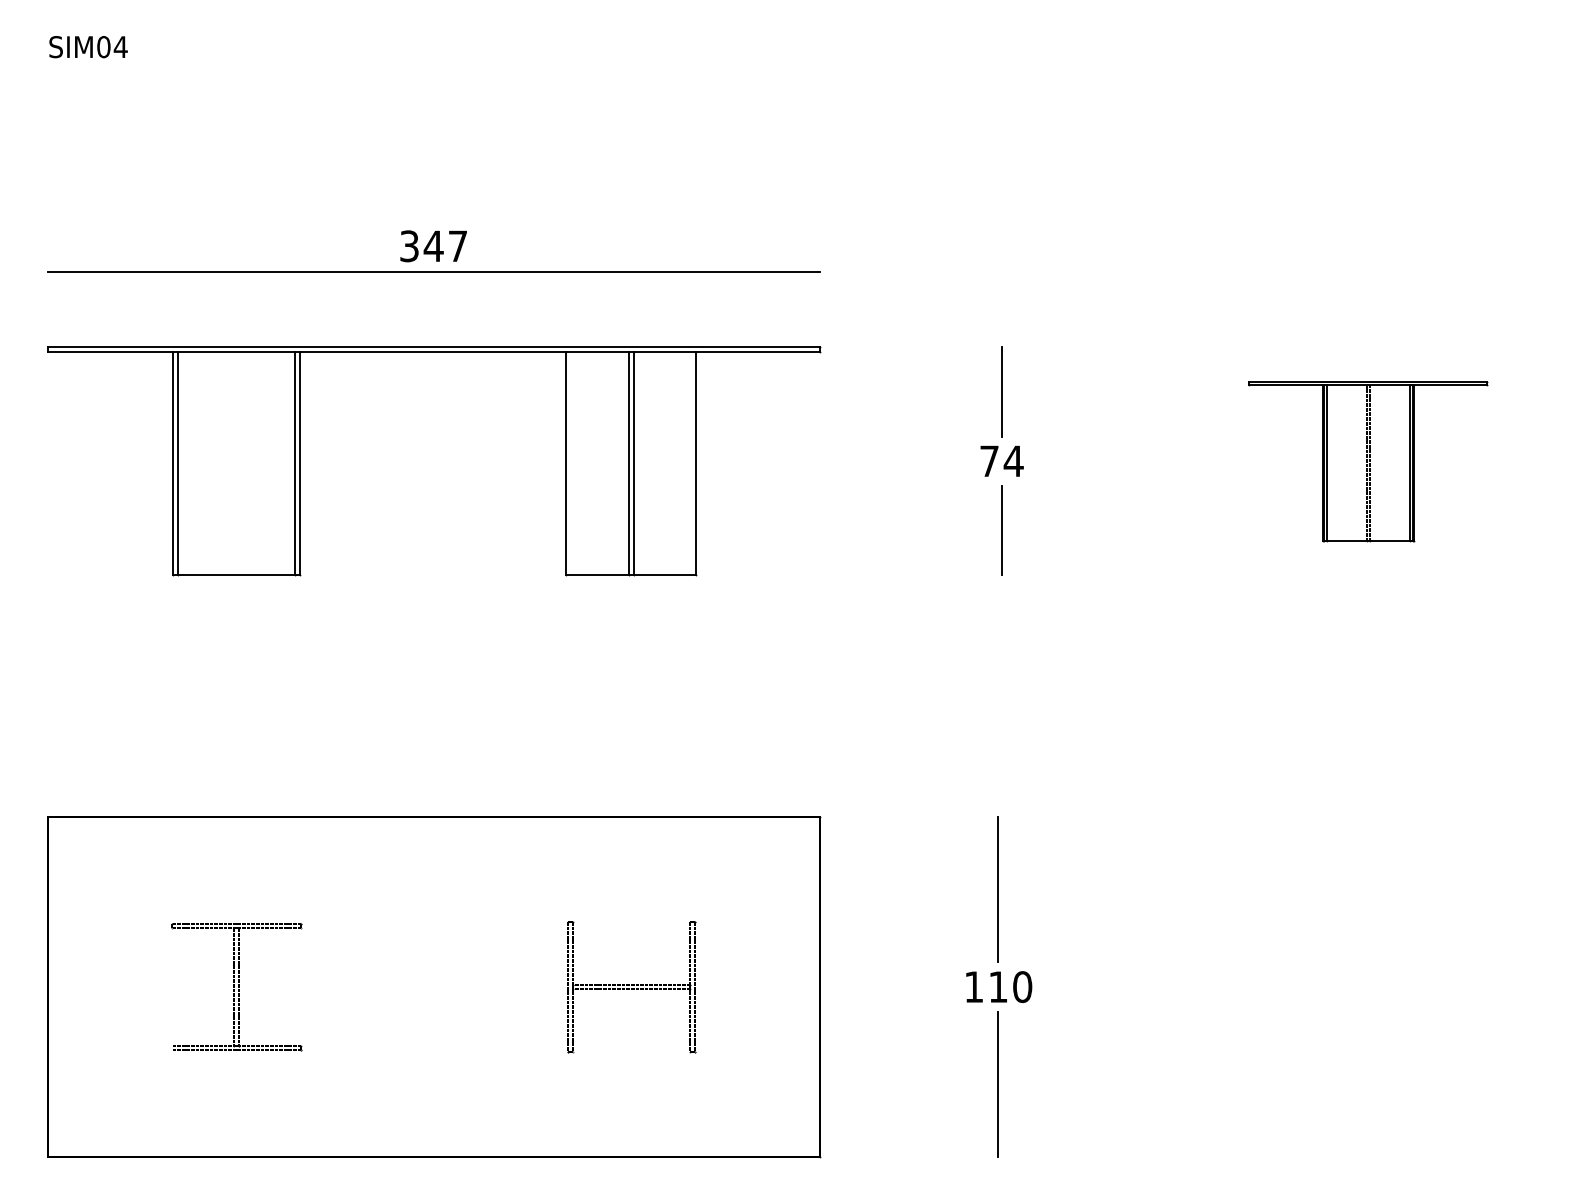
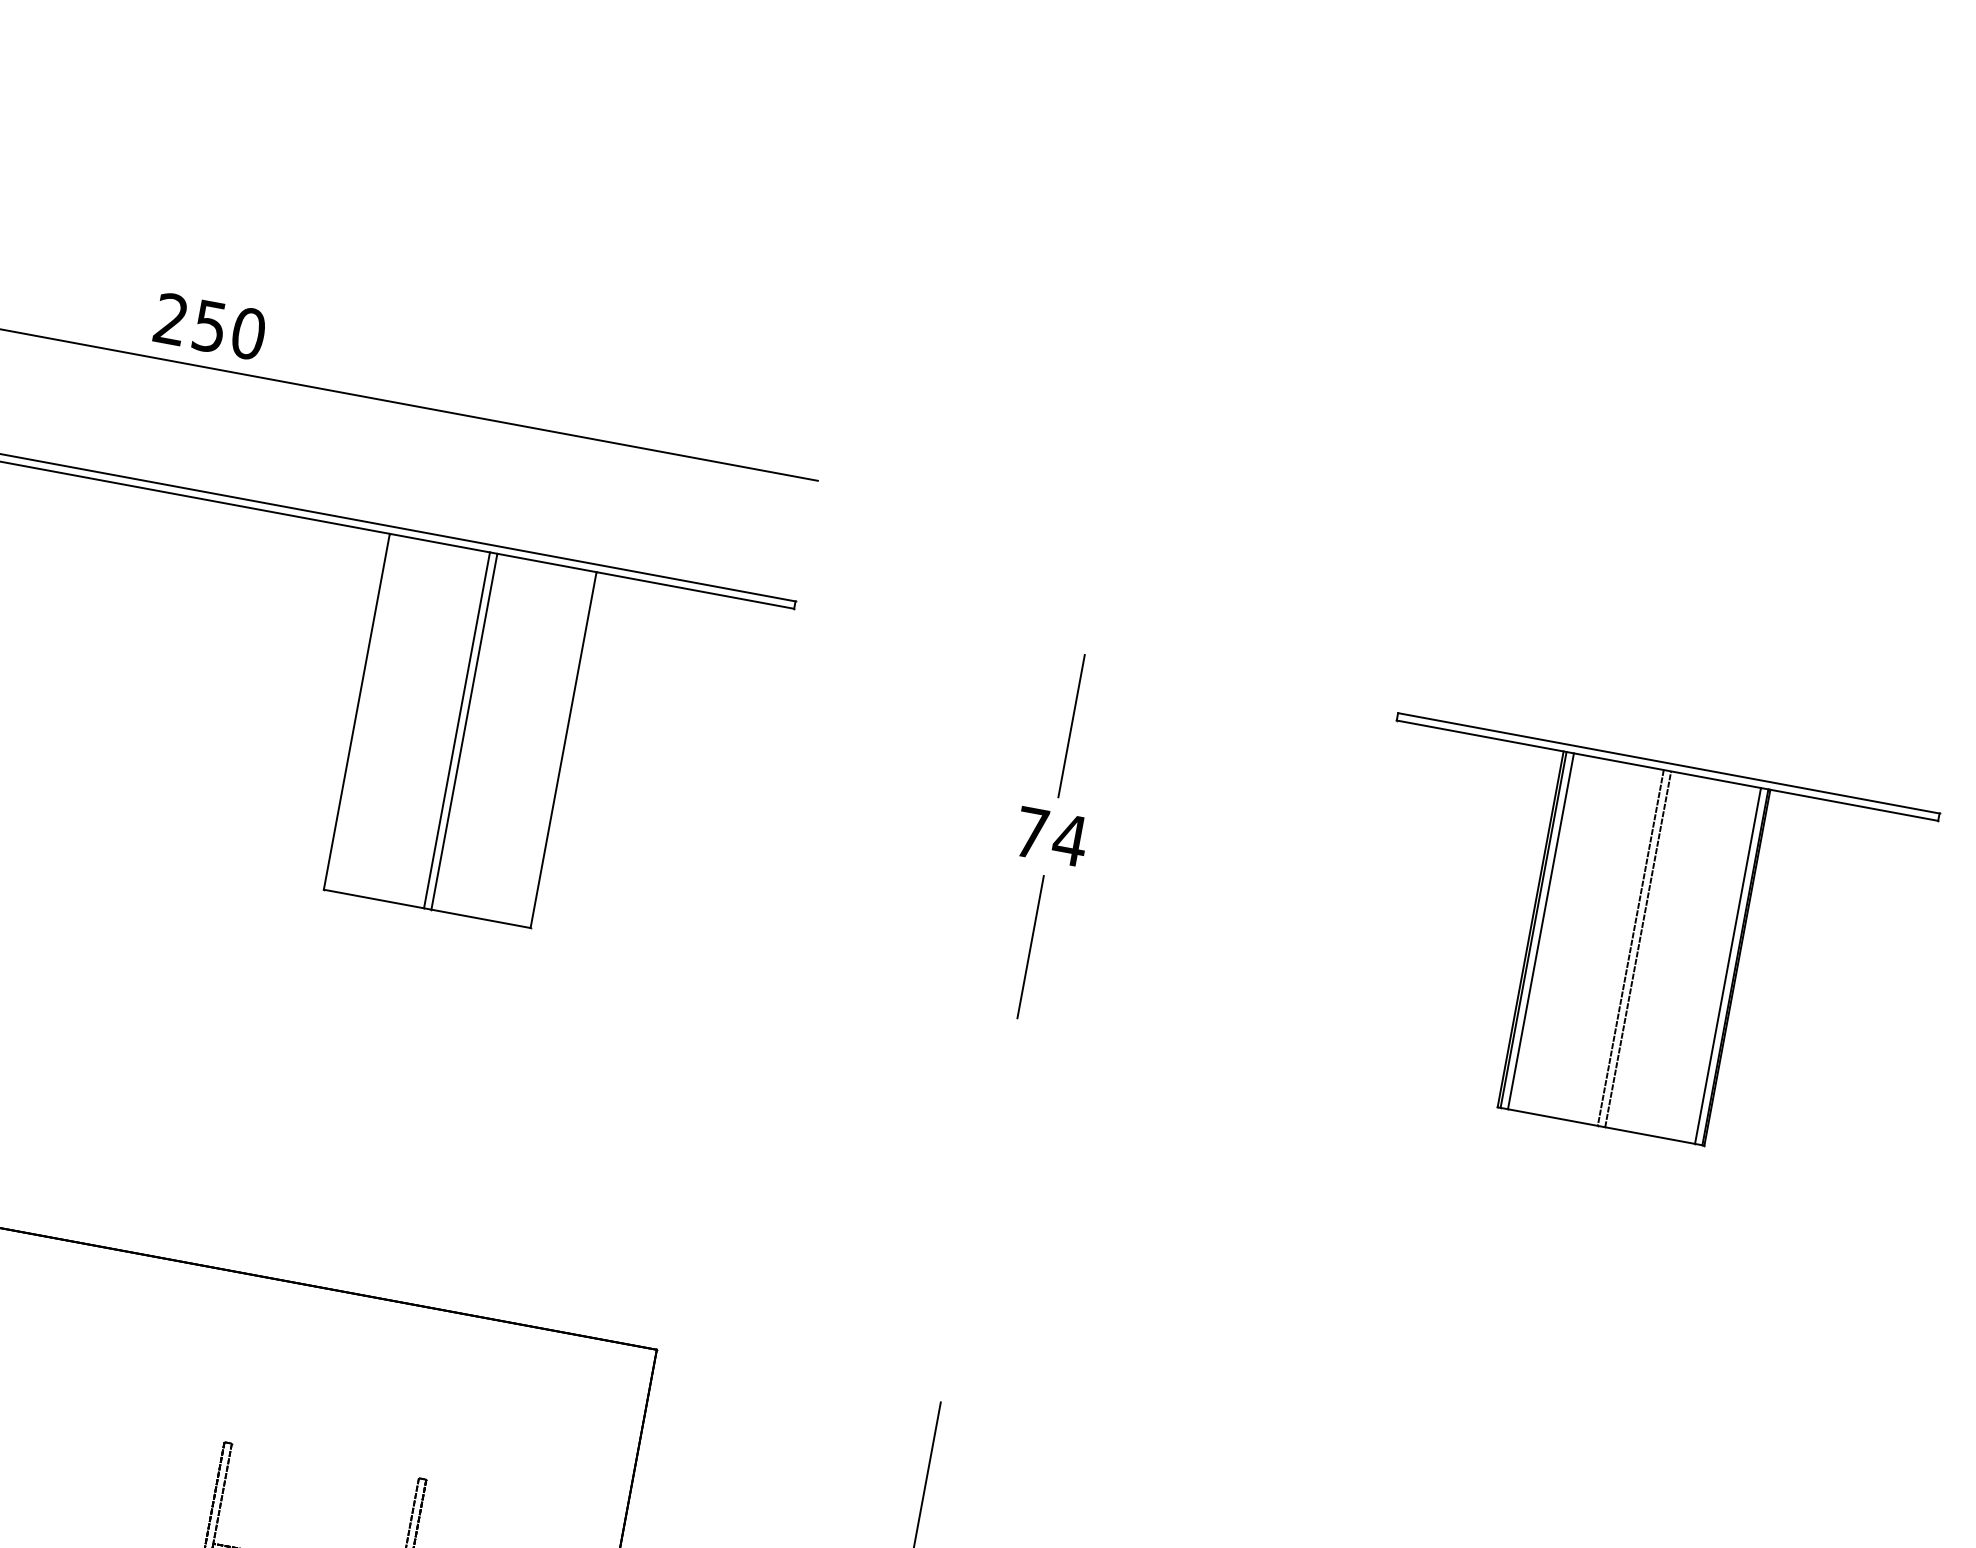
text: (433, 246) -> (209, 326), 347 -> 250
part: (1368, 461) -> (1635, 945), size x1.43

